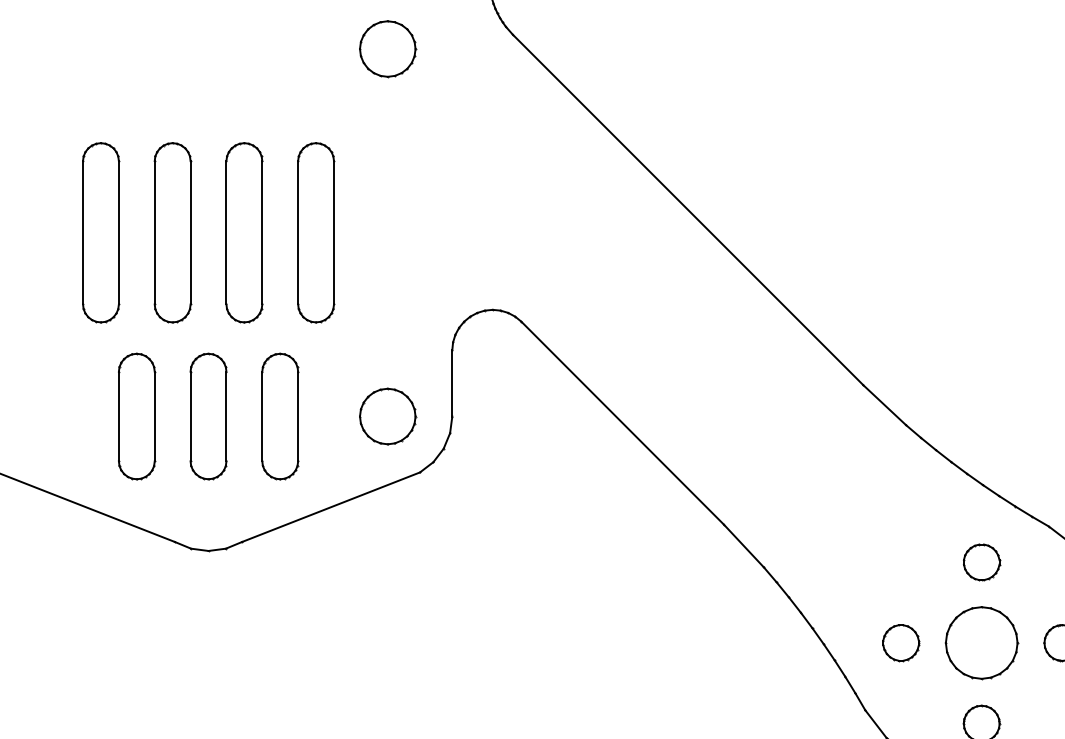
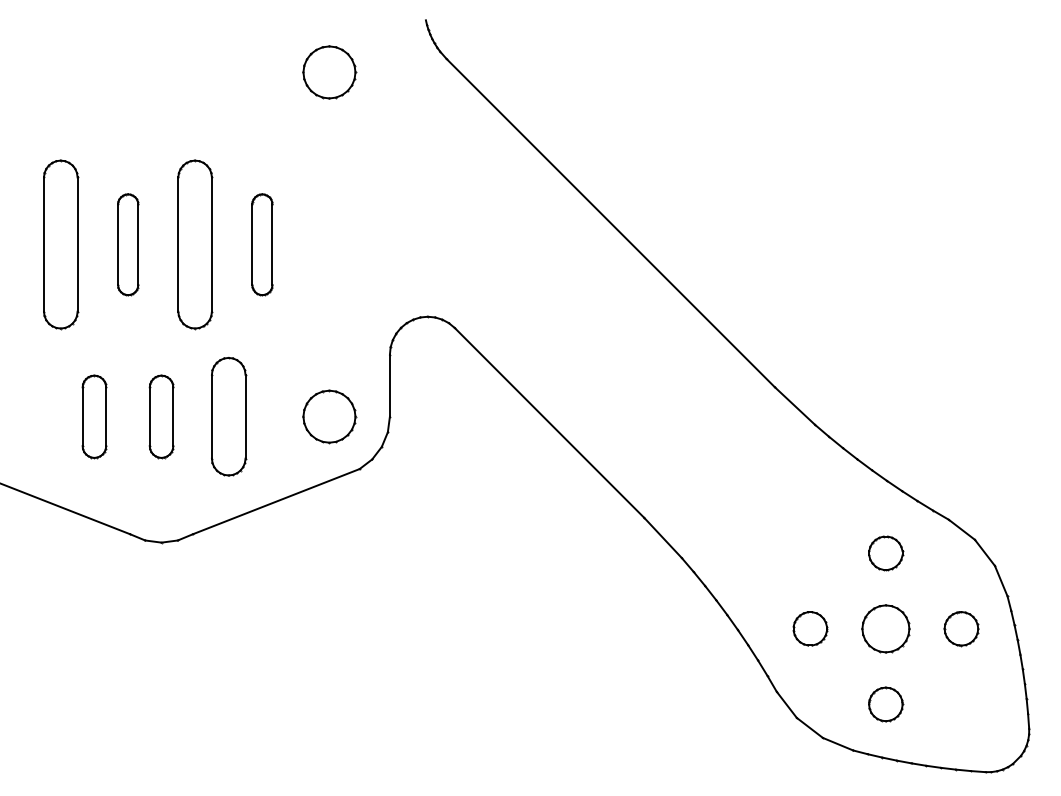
part: (173, 232) -> (128, 244), size x0.6
part: (316, 232) -> (262, 244), size x0.6
part: (136, 416) -> (94, 416), size x0.7
part: (208, 416) -> (161, 416), size x0.7
part: (981, 642) -> (885, 628), size x0.7

